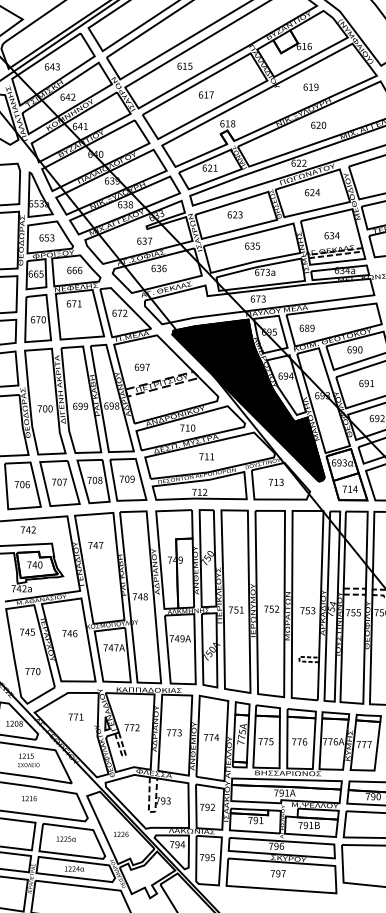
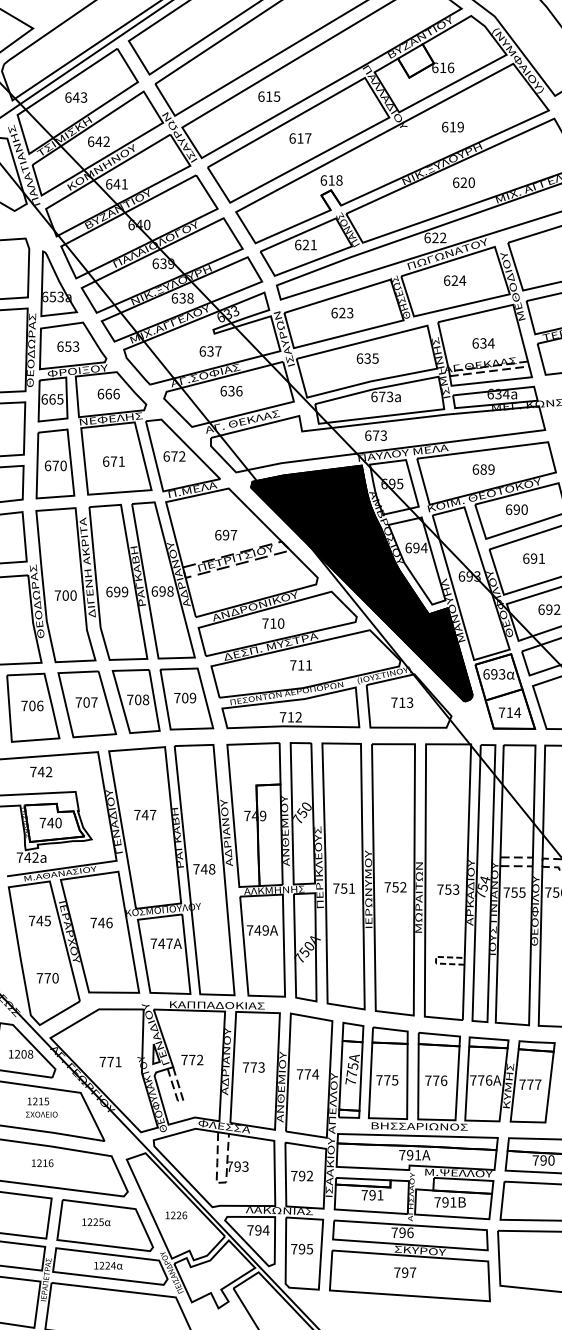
text: (73, 303) -> (112, 461), moved
text: (306, 327) -> (482, 468), moved
text: (141, 366) -> (224, 533), moved
text: (95, 545) -> (144, 815), moved
text: (75, 716) -> (109, 1061), moved

